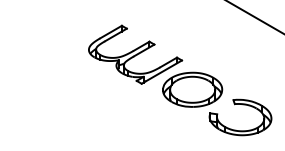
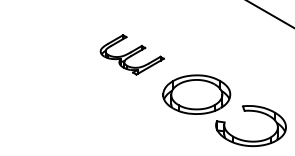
part: (135, 54) -> (132, 54), size x0.6

